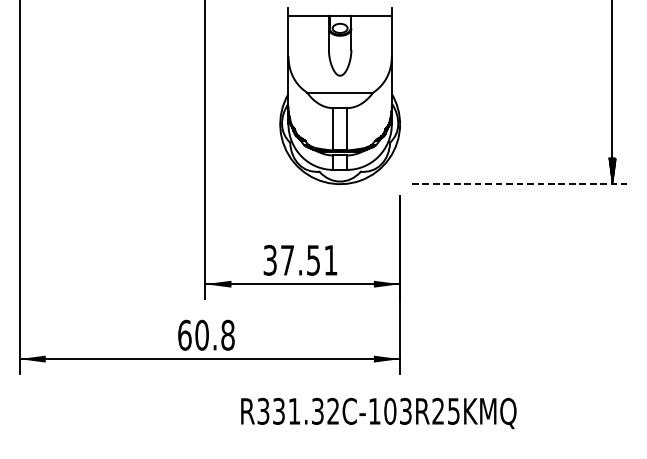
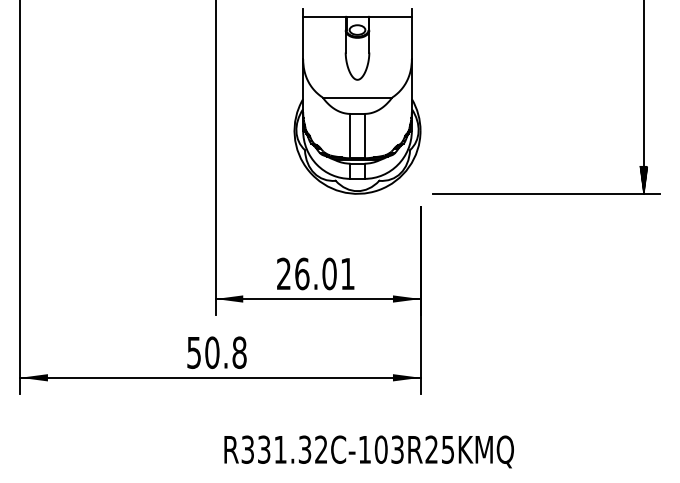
line: (519, 184) -> (546, 194), dashed -> solid
text: (291, 259) -> (306, 273), 37.51 -> 26.01
text: (185, 335) -> (194, 352), 60.8 -> 50.8
text: (378, 413) -> (368, 451), moved

